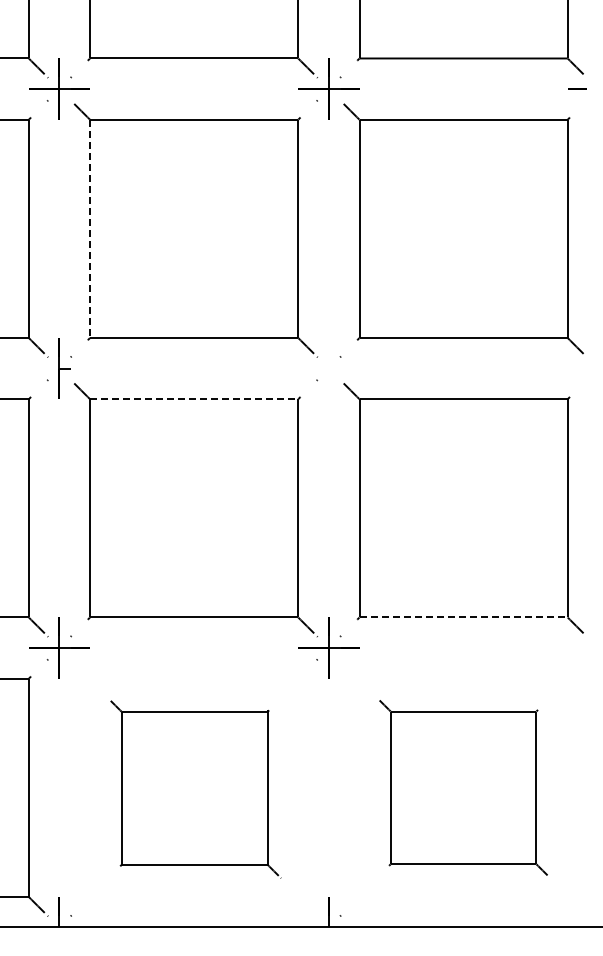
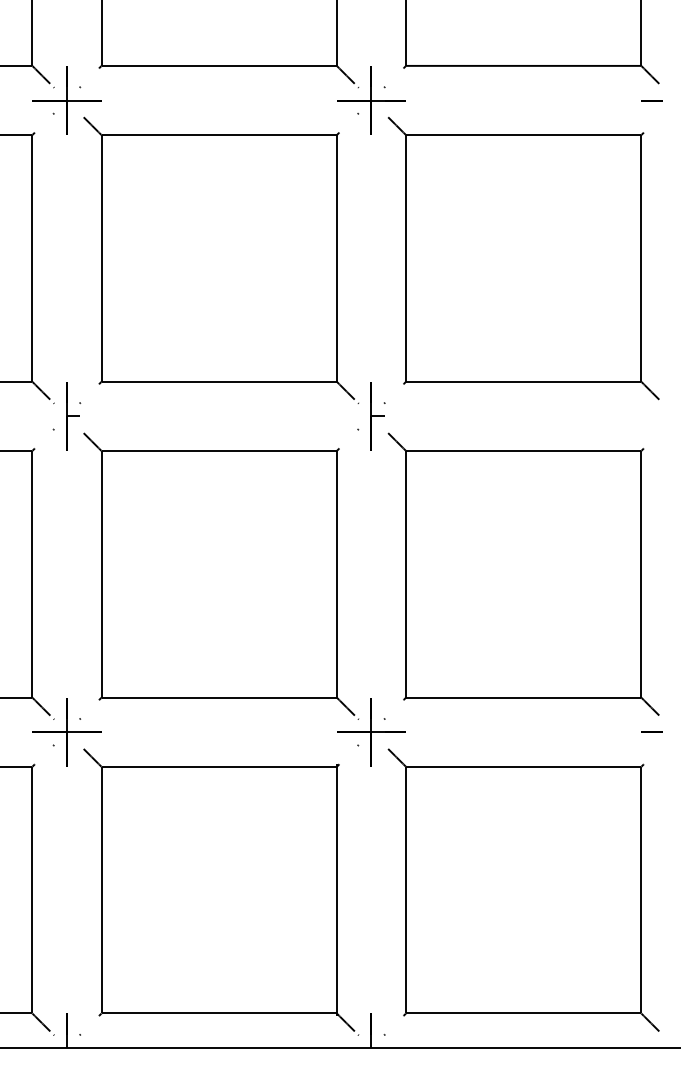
line: (90, 229) -> (102, 259), dashed -> solid
part: (334, 368) -> (377, 416), added
line: (194, 399) -> (219, 451), dashed -> solid
line: (464, 617) -> (524, 697), dashed -> solid
line: (577, 647) -> (652, 731), added
part: (463, 787) -> (523, 889), size x1.43
part: (195, 789) -> (220, 892), size x1.43

